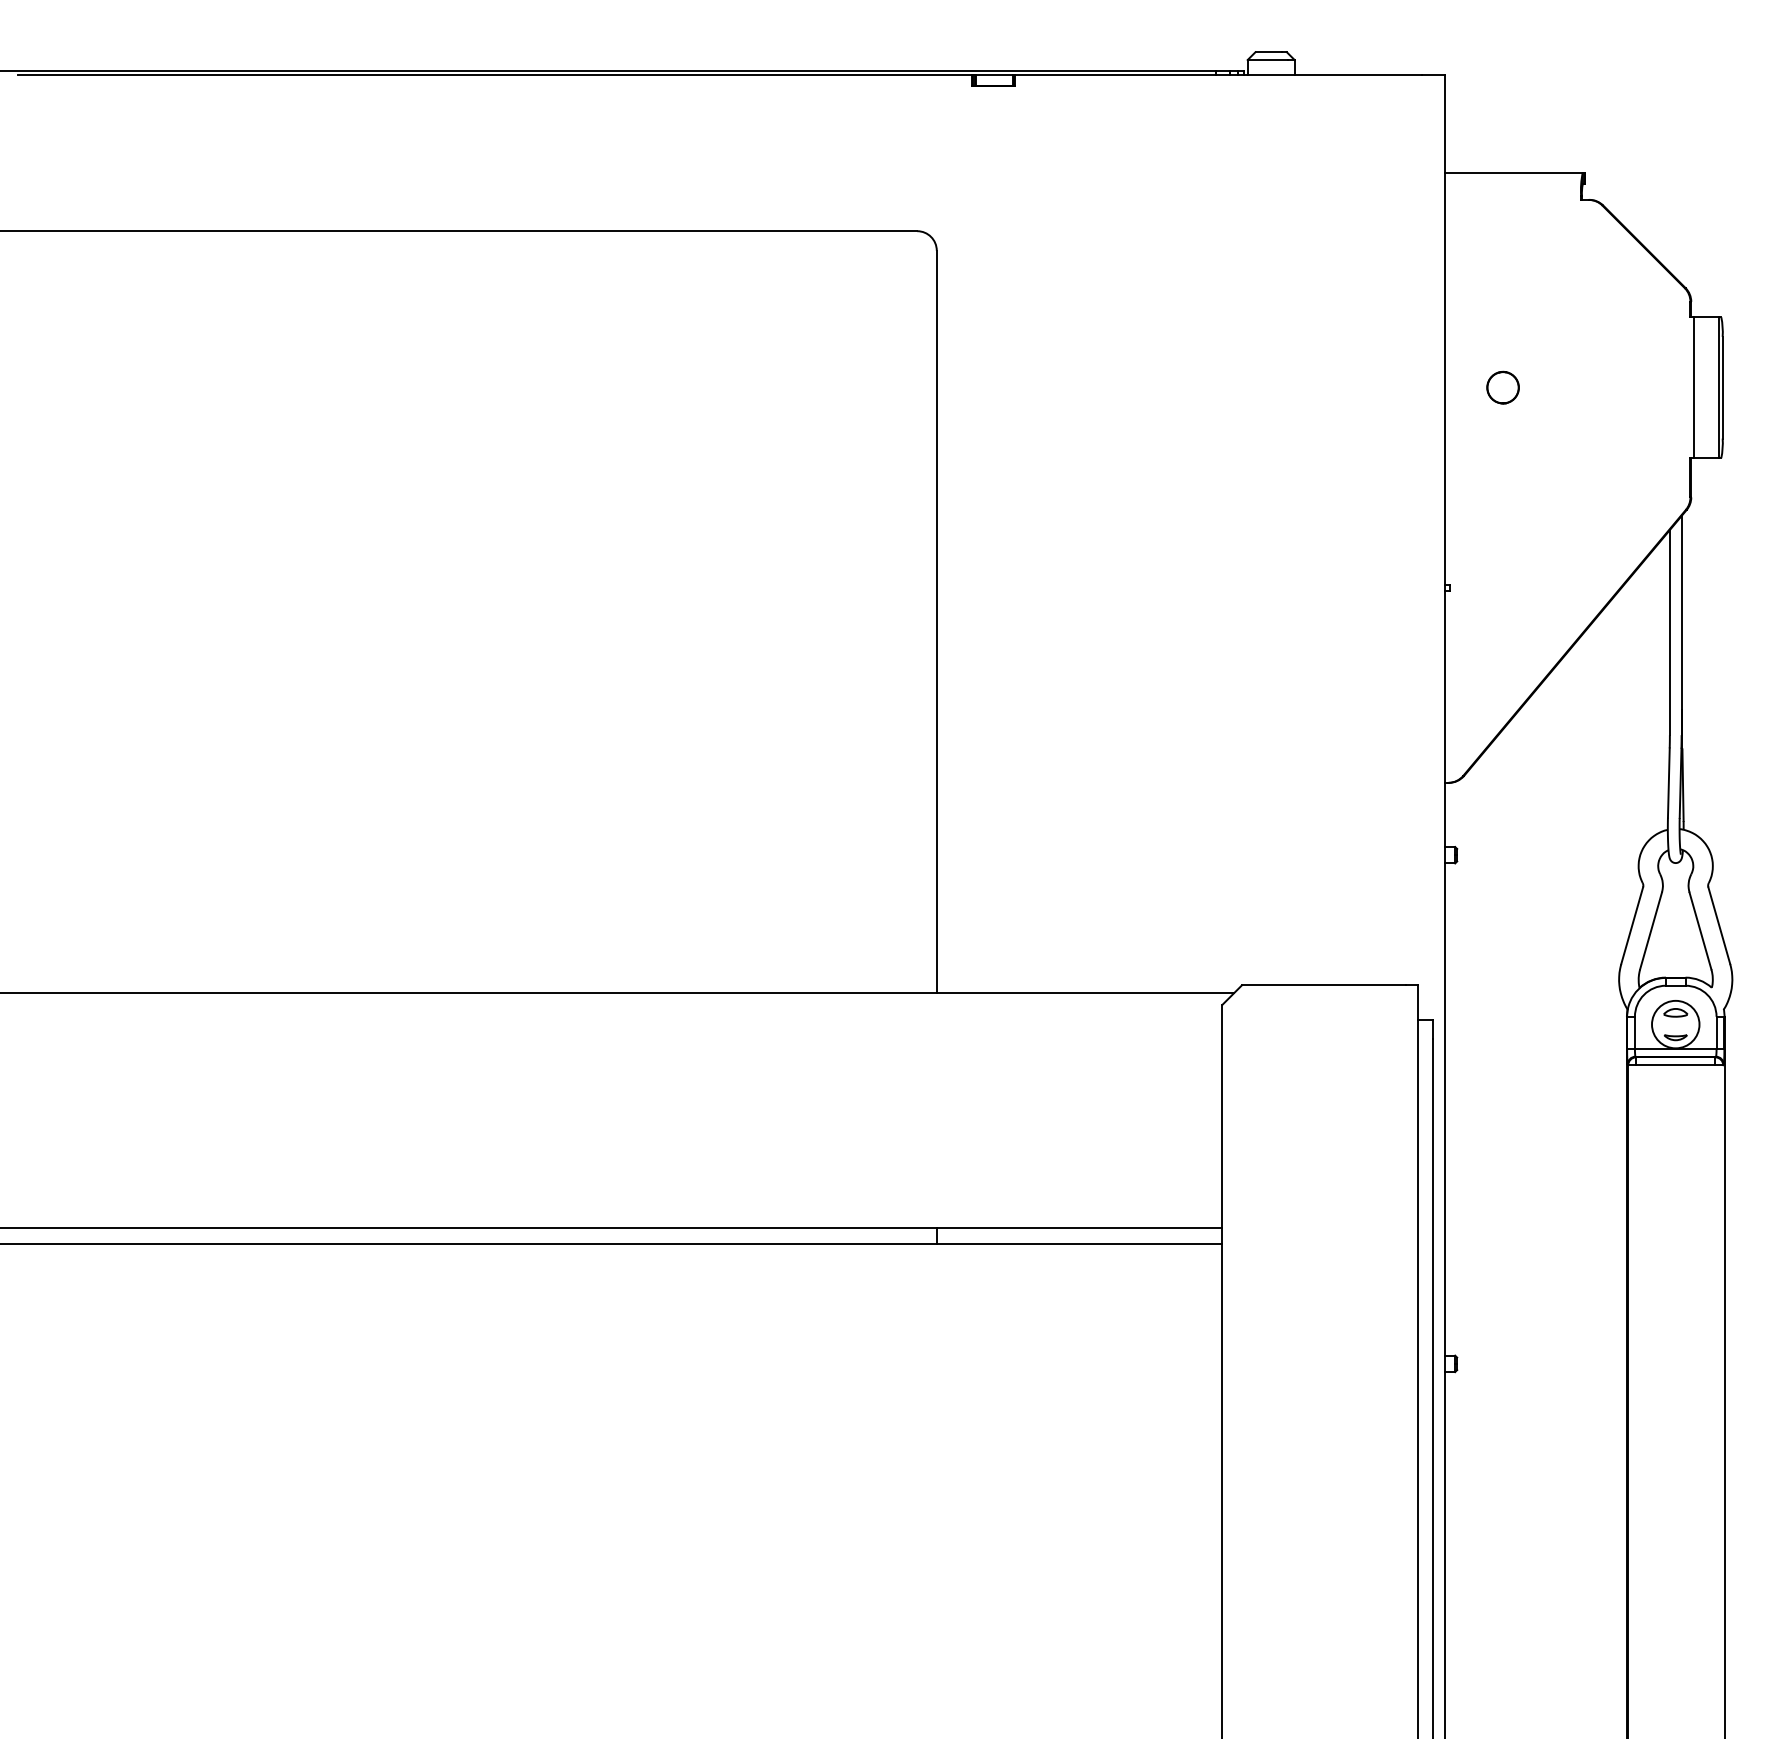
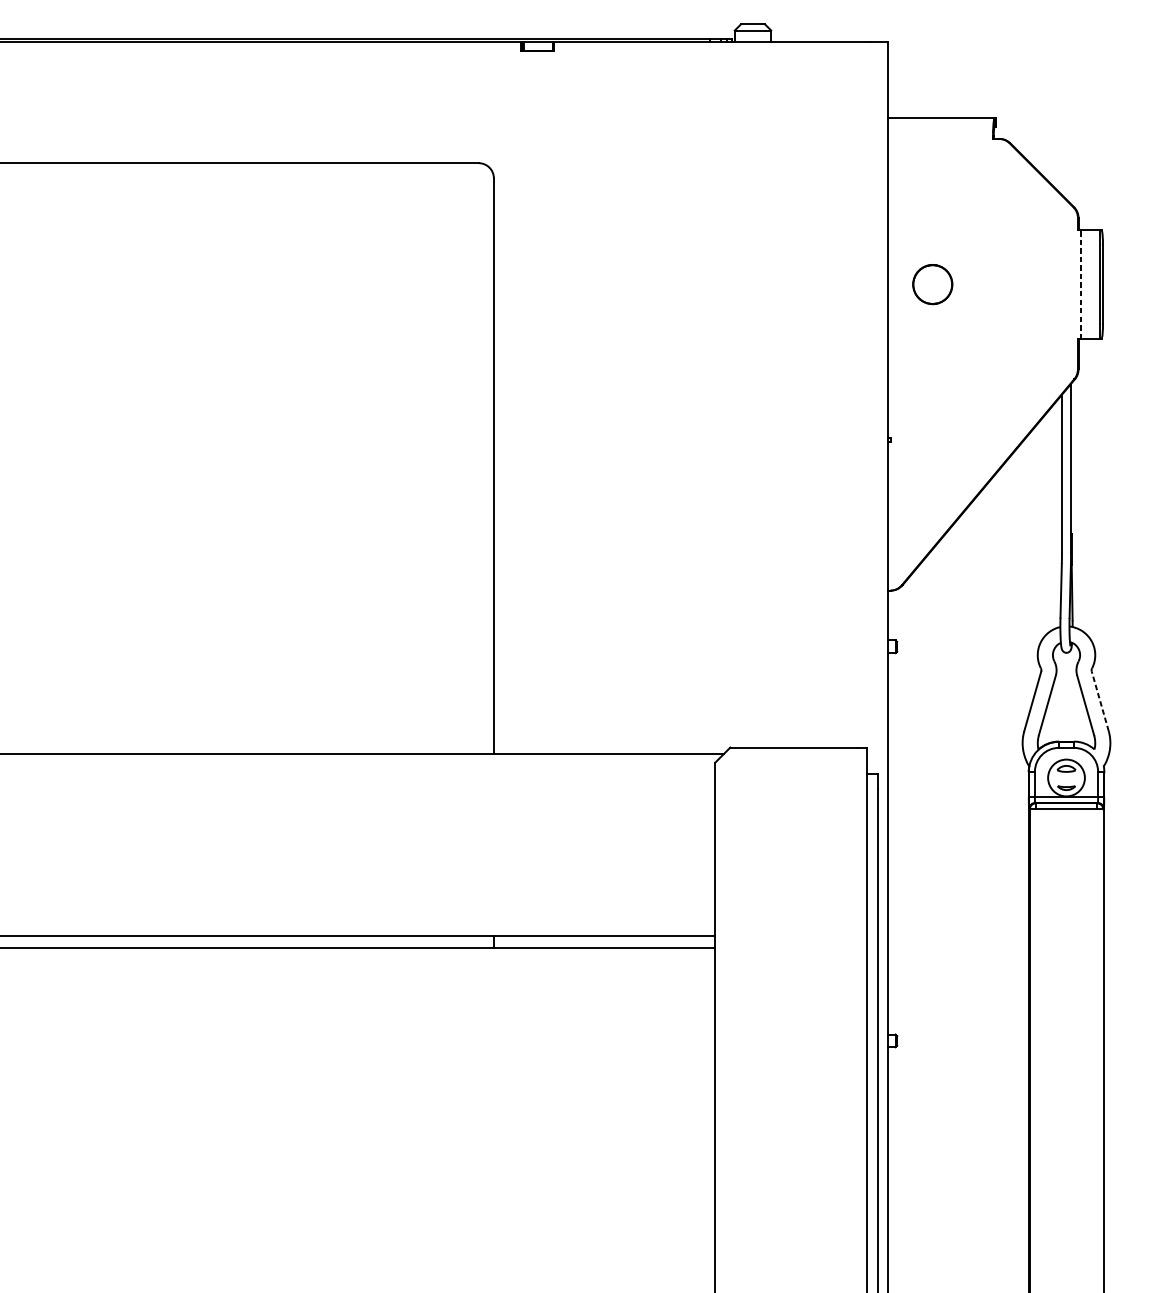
part: (1502, 387) -> (932, 284), size x1.6
line: (1694, 387) -> (1081, 284), solid -> dashed
line: (1719, 925) -> (1100, 701), solid -> dashed

